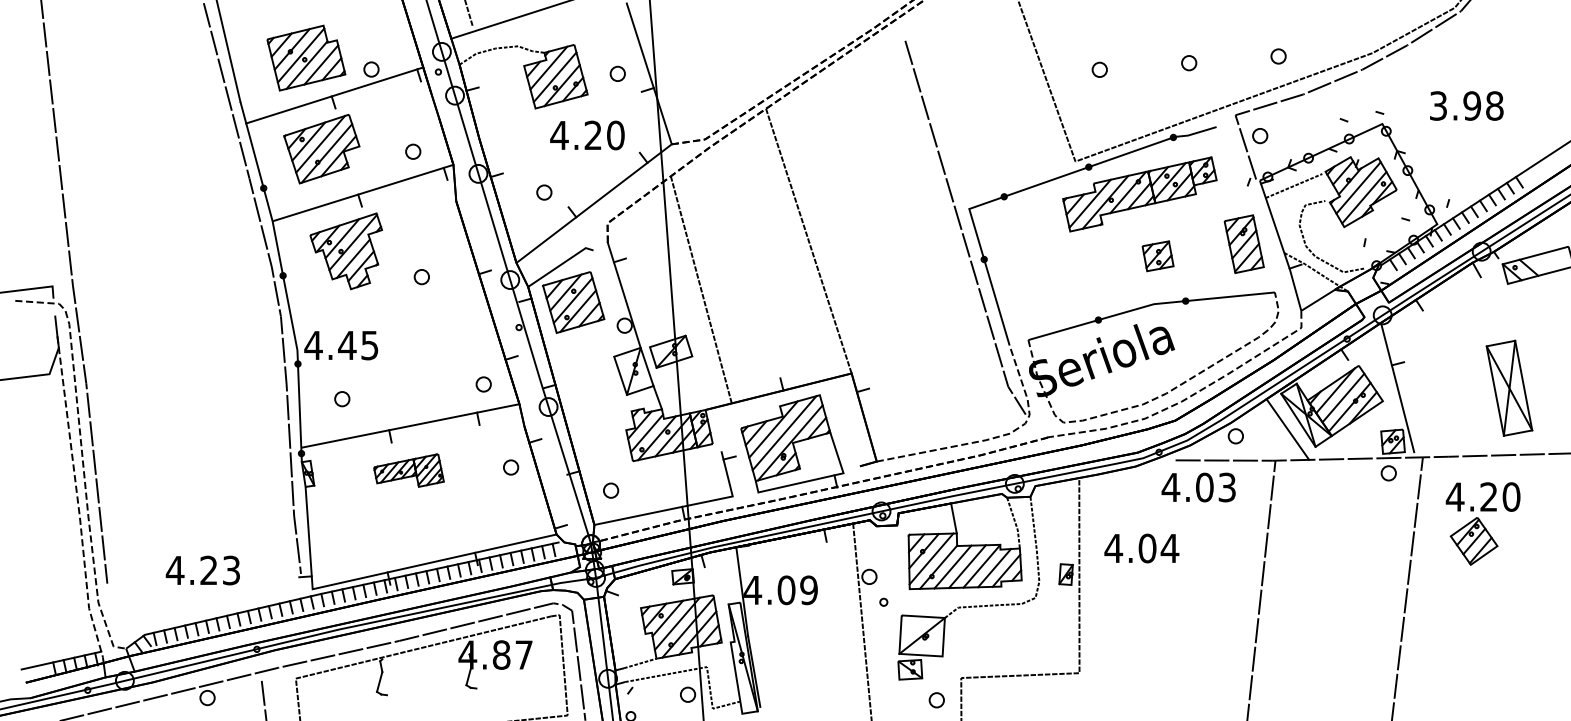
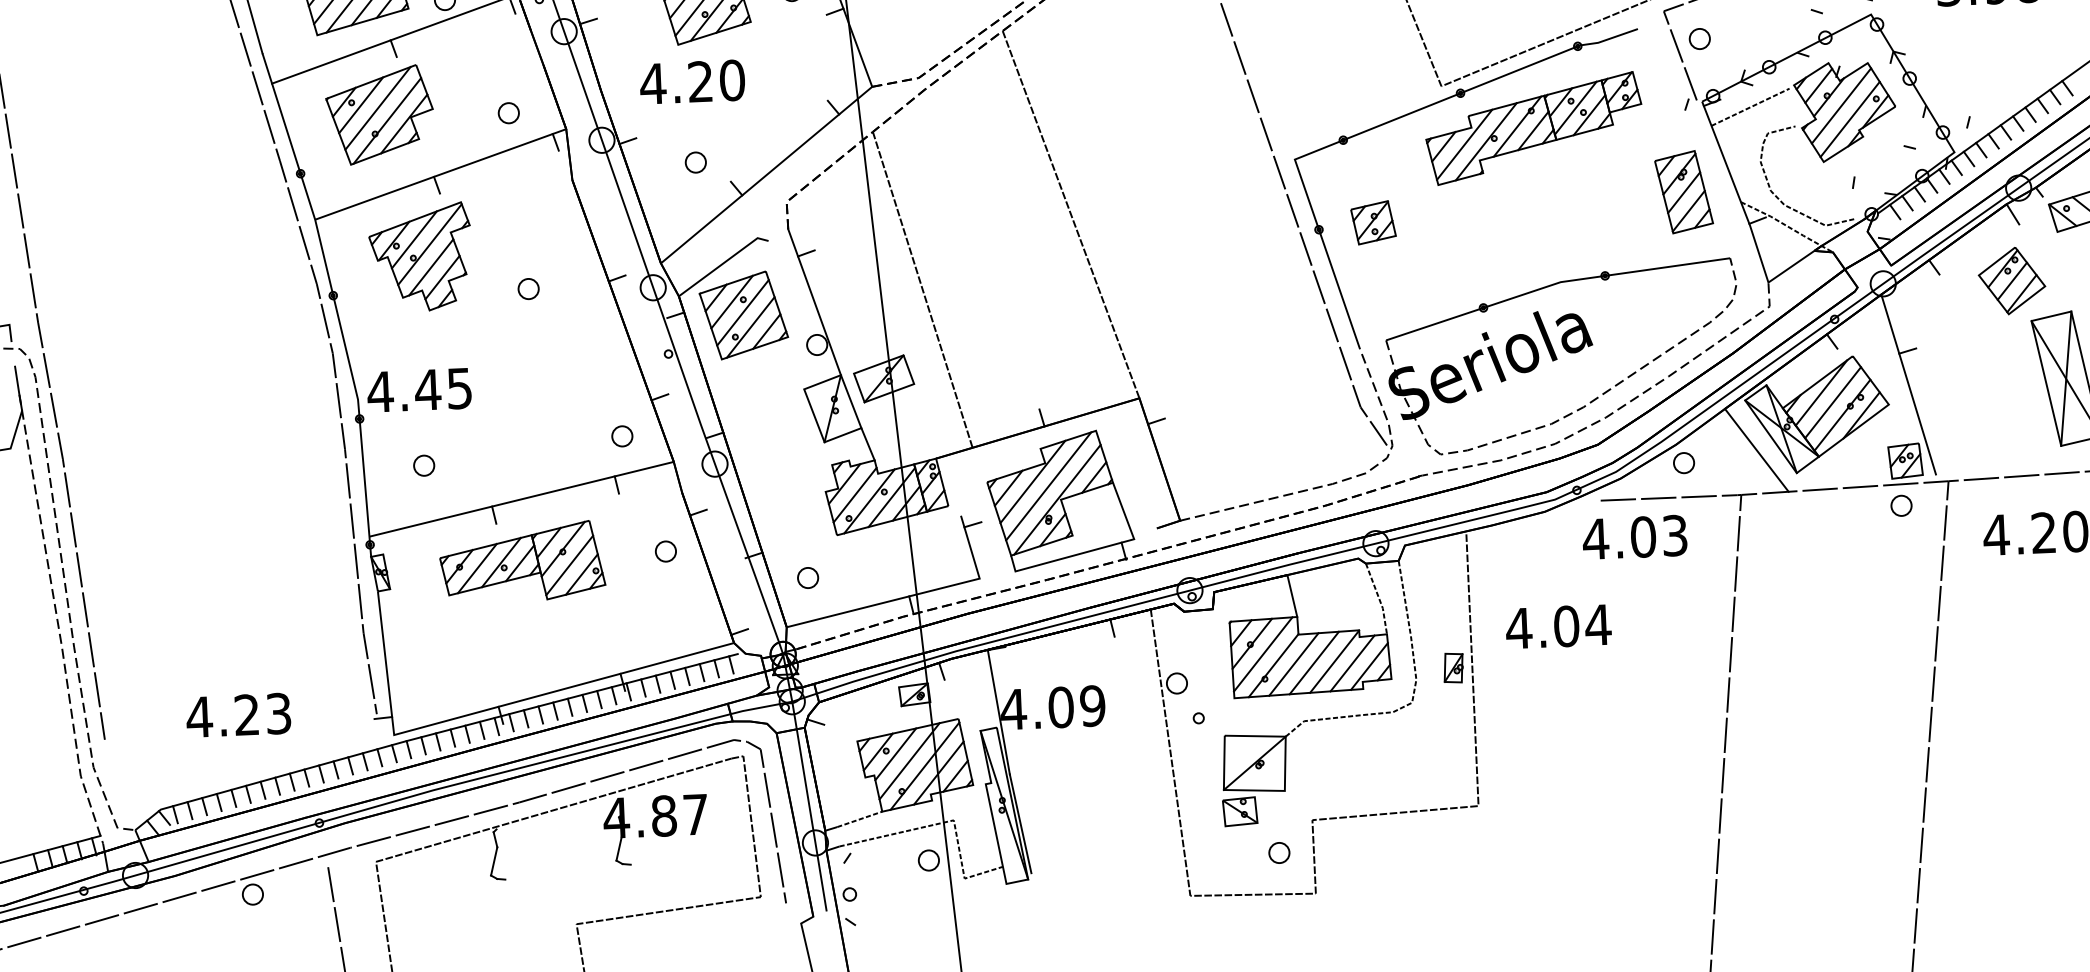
text: (587, 135) -> (692, 82), moved
part: (1157, 256) -> (1372, 223), moved
part: (408, 470) -> (521, 562), size x1.67
part: (1473, 541) -> (2011, 281), moved

